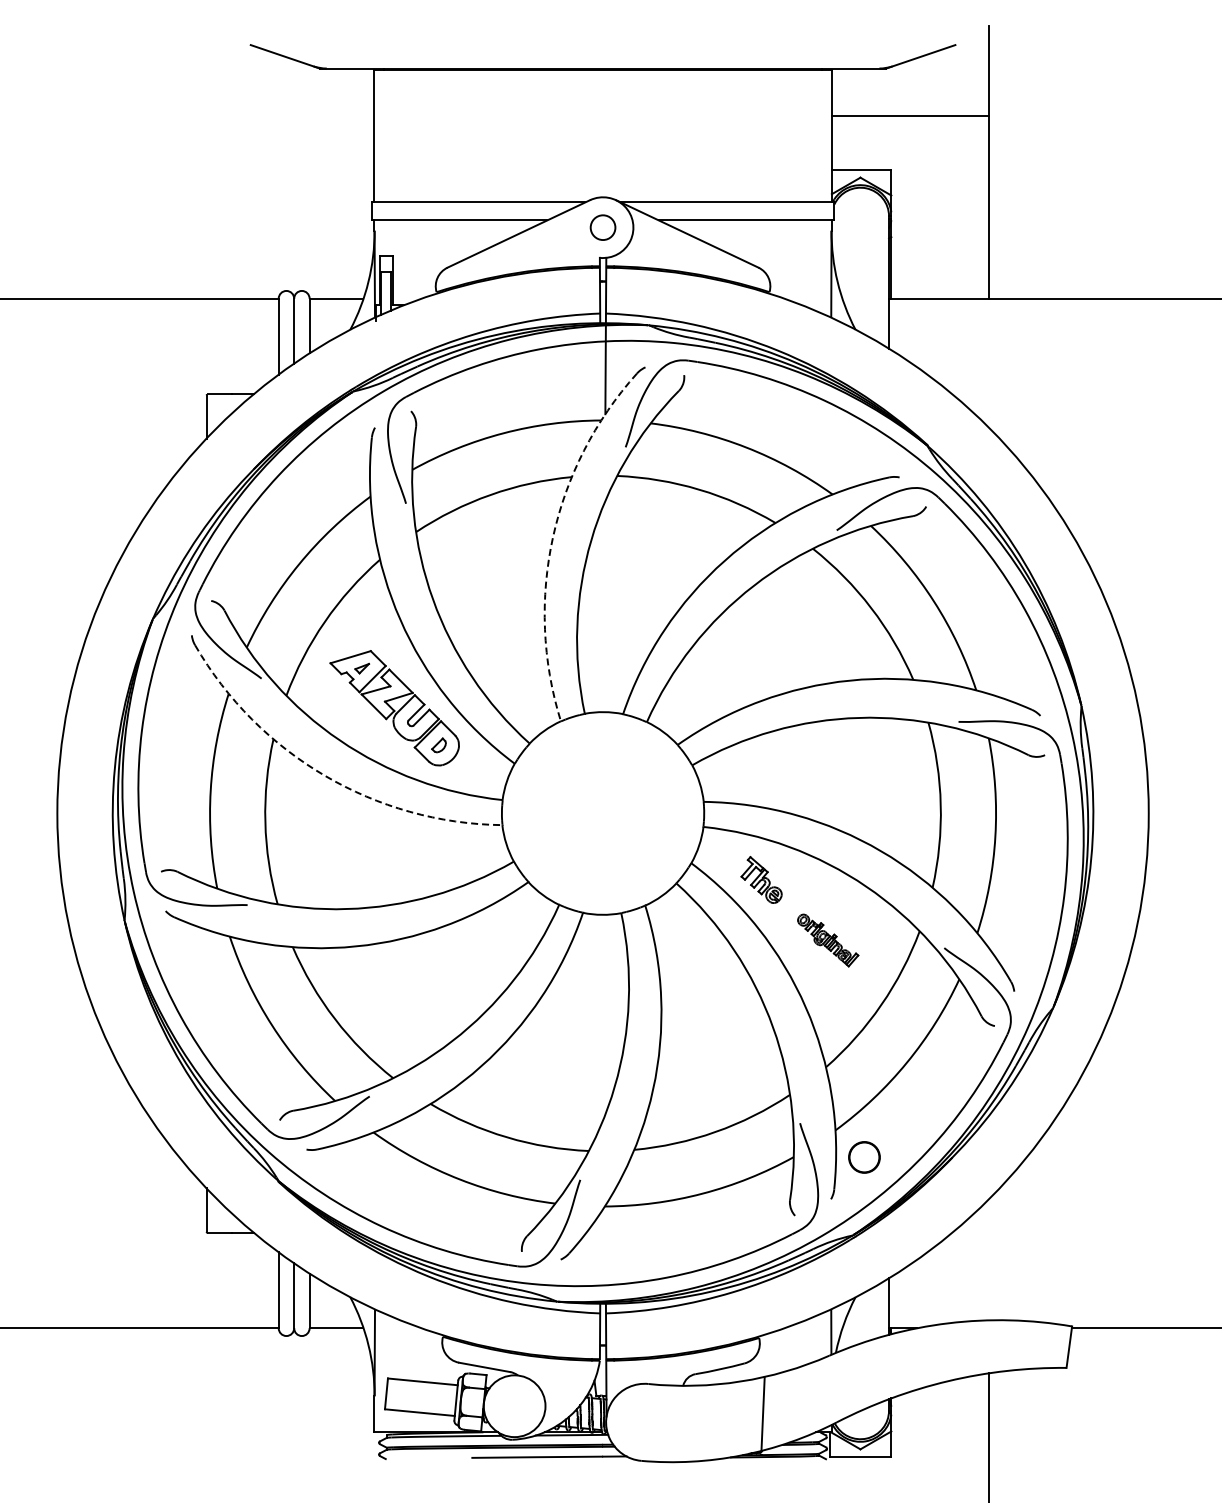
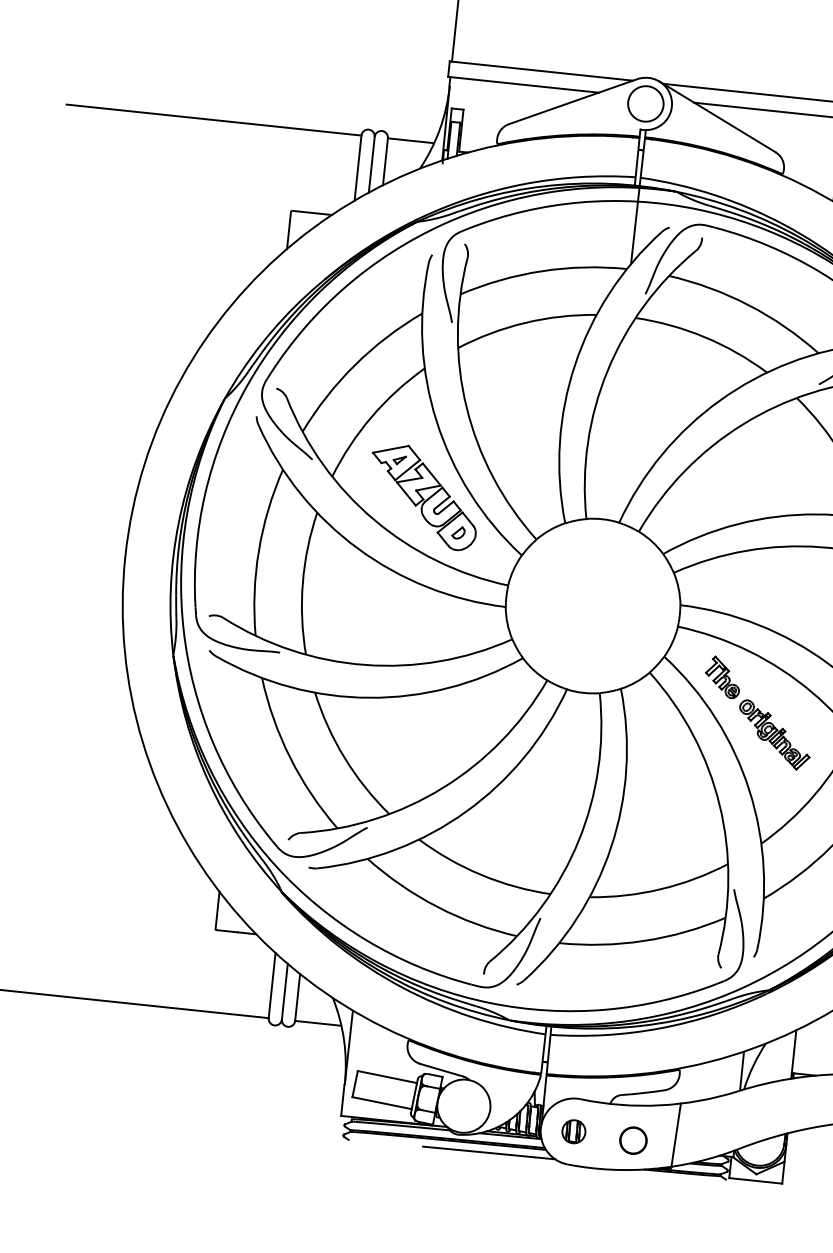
circle: (602, 227) -> (645, 103), size x1.67
arc: (553, 537) -> (575, 365), dashed -> solid
arc: (325, 775) -> (358, 548), dashed -> solid
part: (828, 940) -> (774, 735), size x1.43
circle: (864, 1157) -> (633, 1140), moved
part: (644, 1422) -> (573, 1131), added

